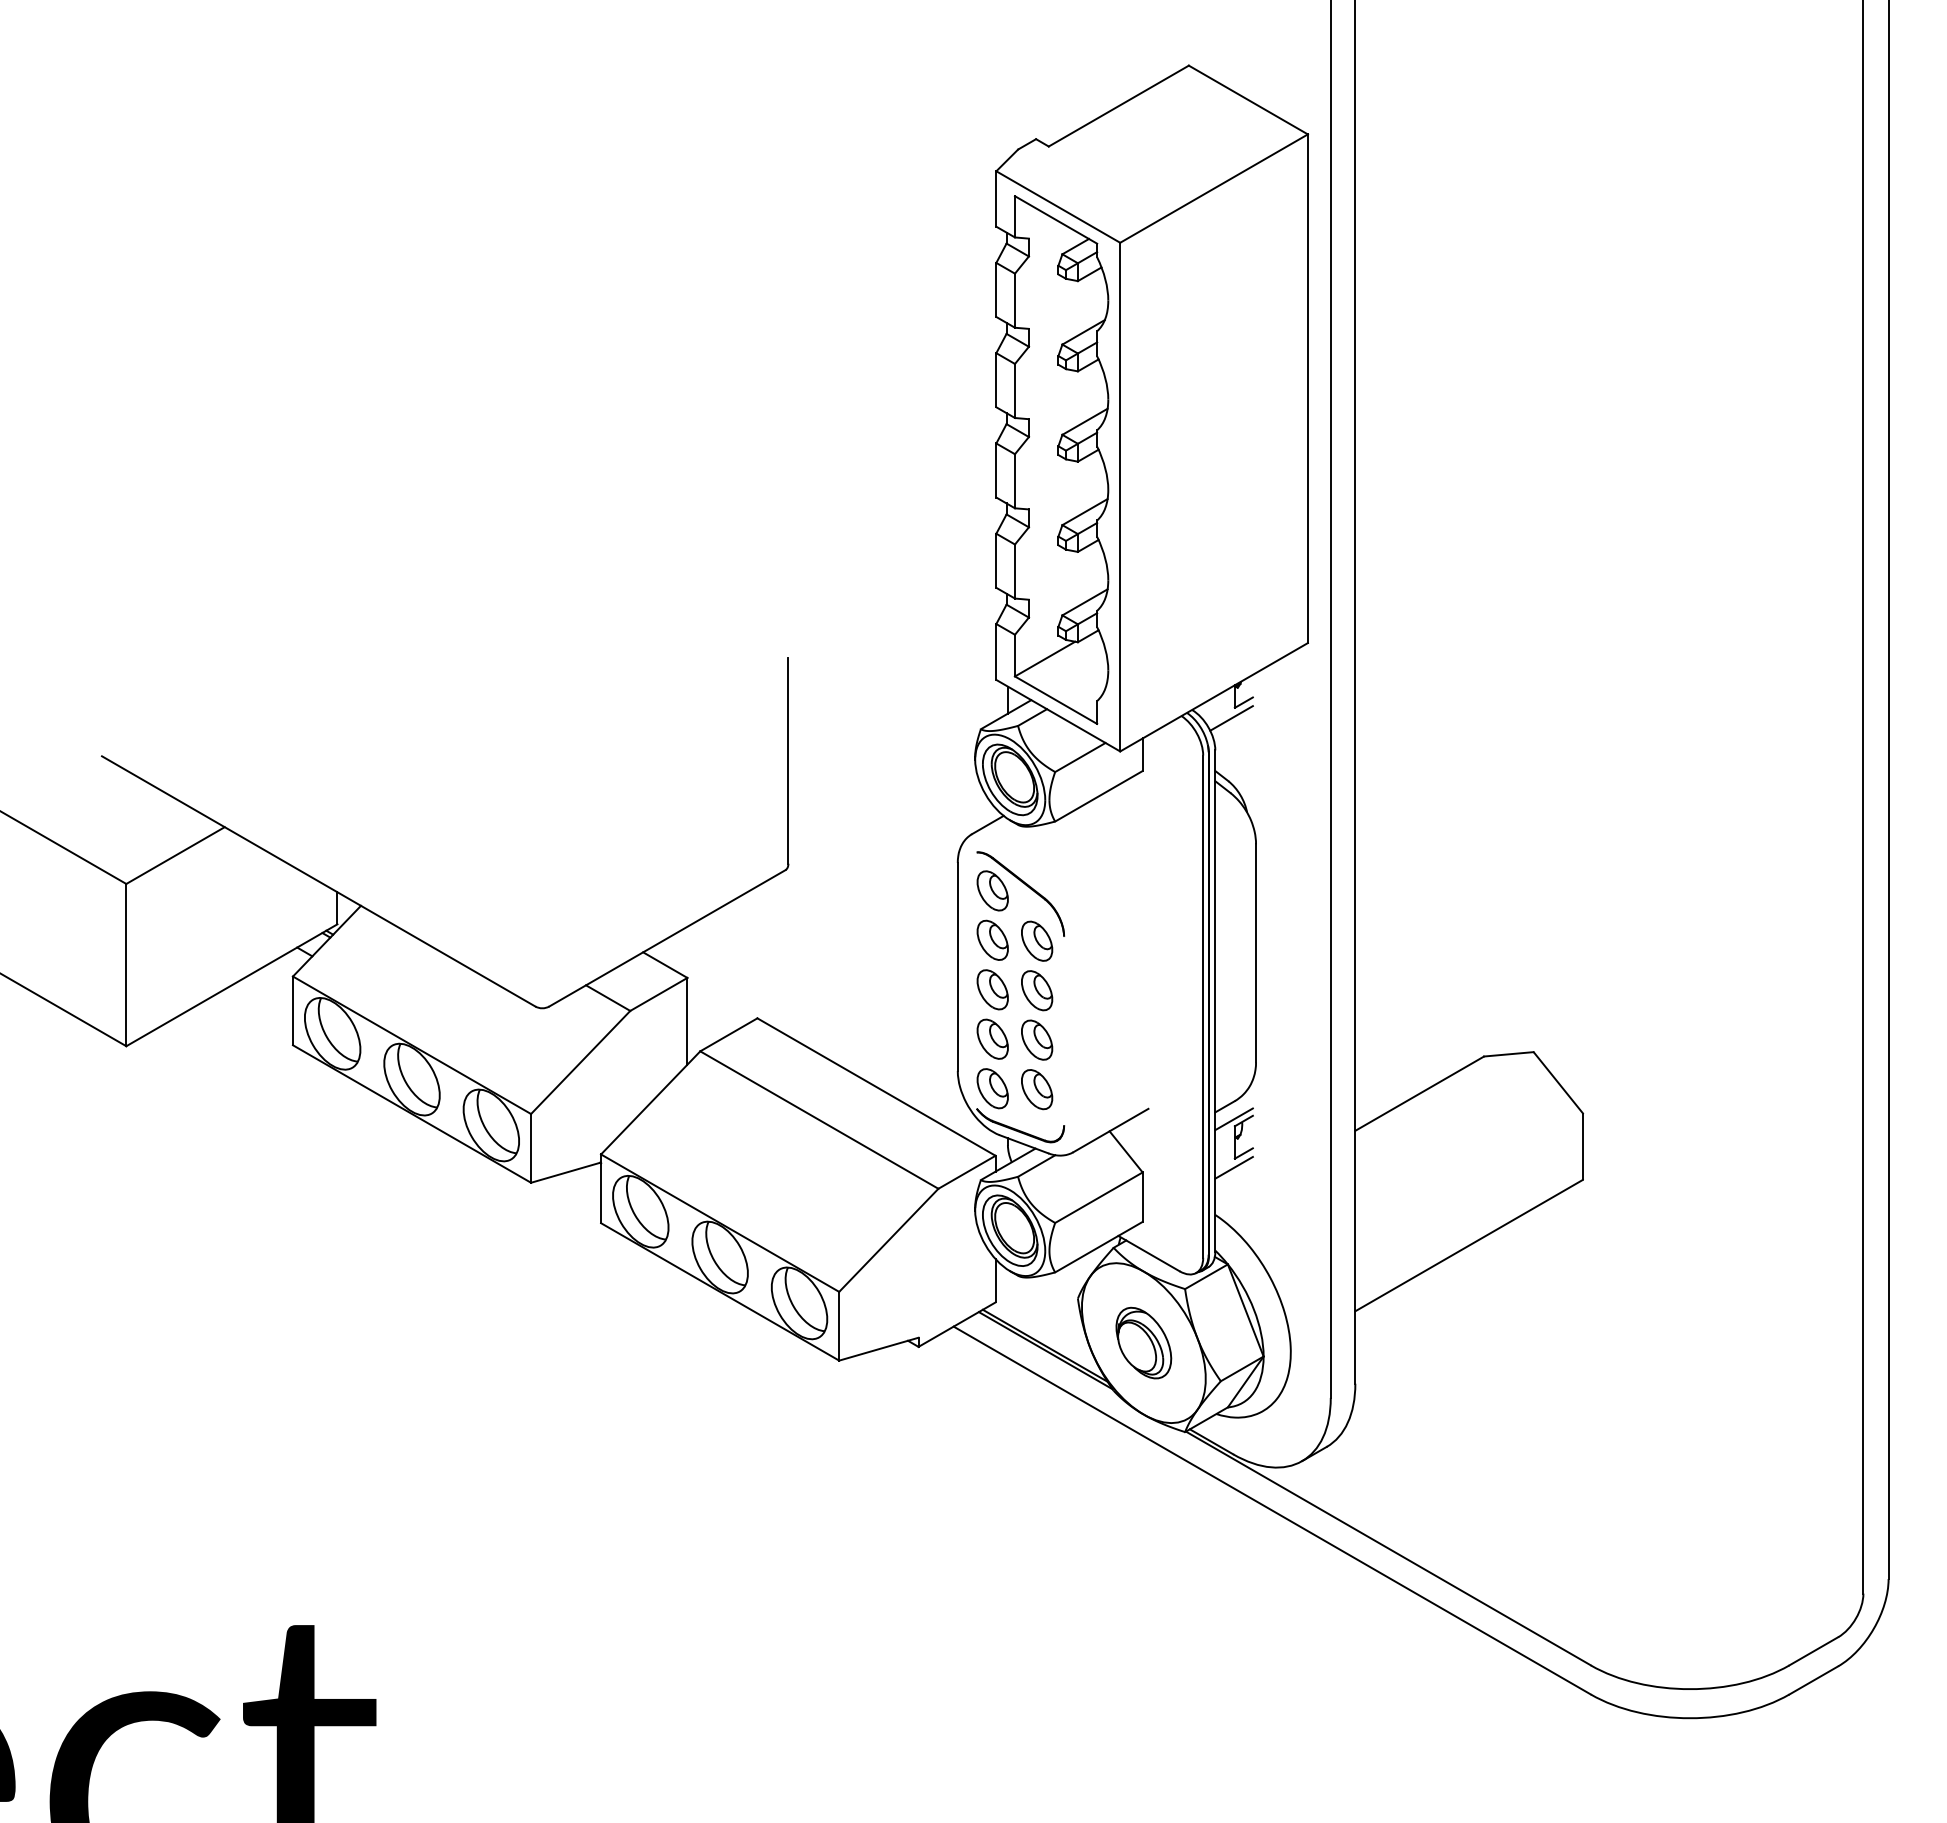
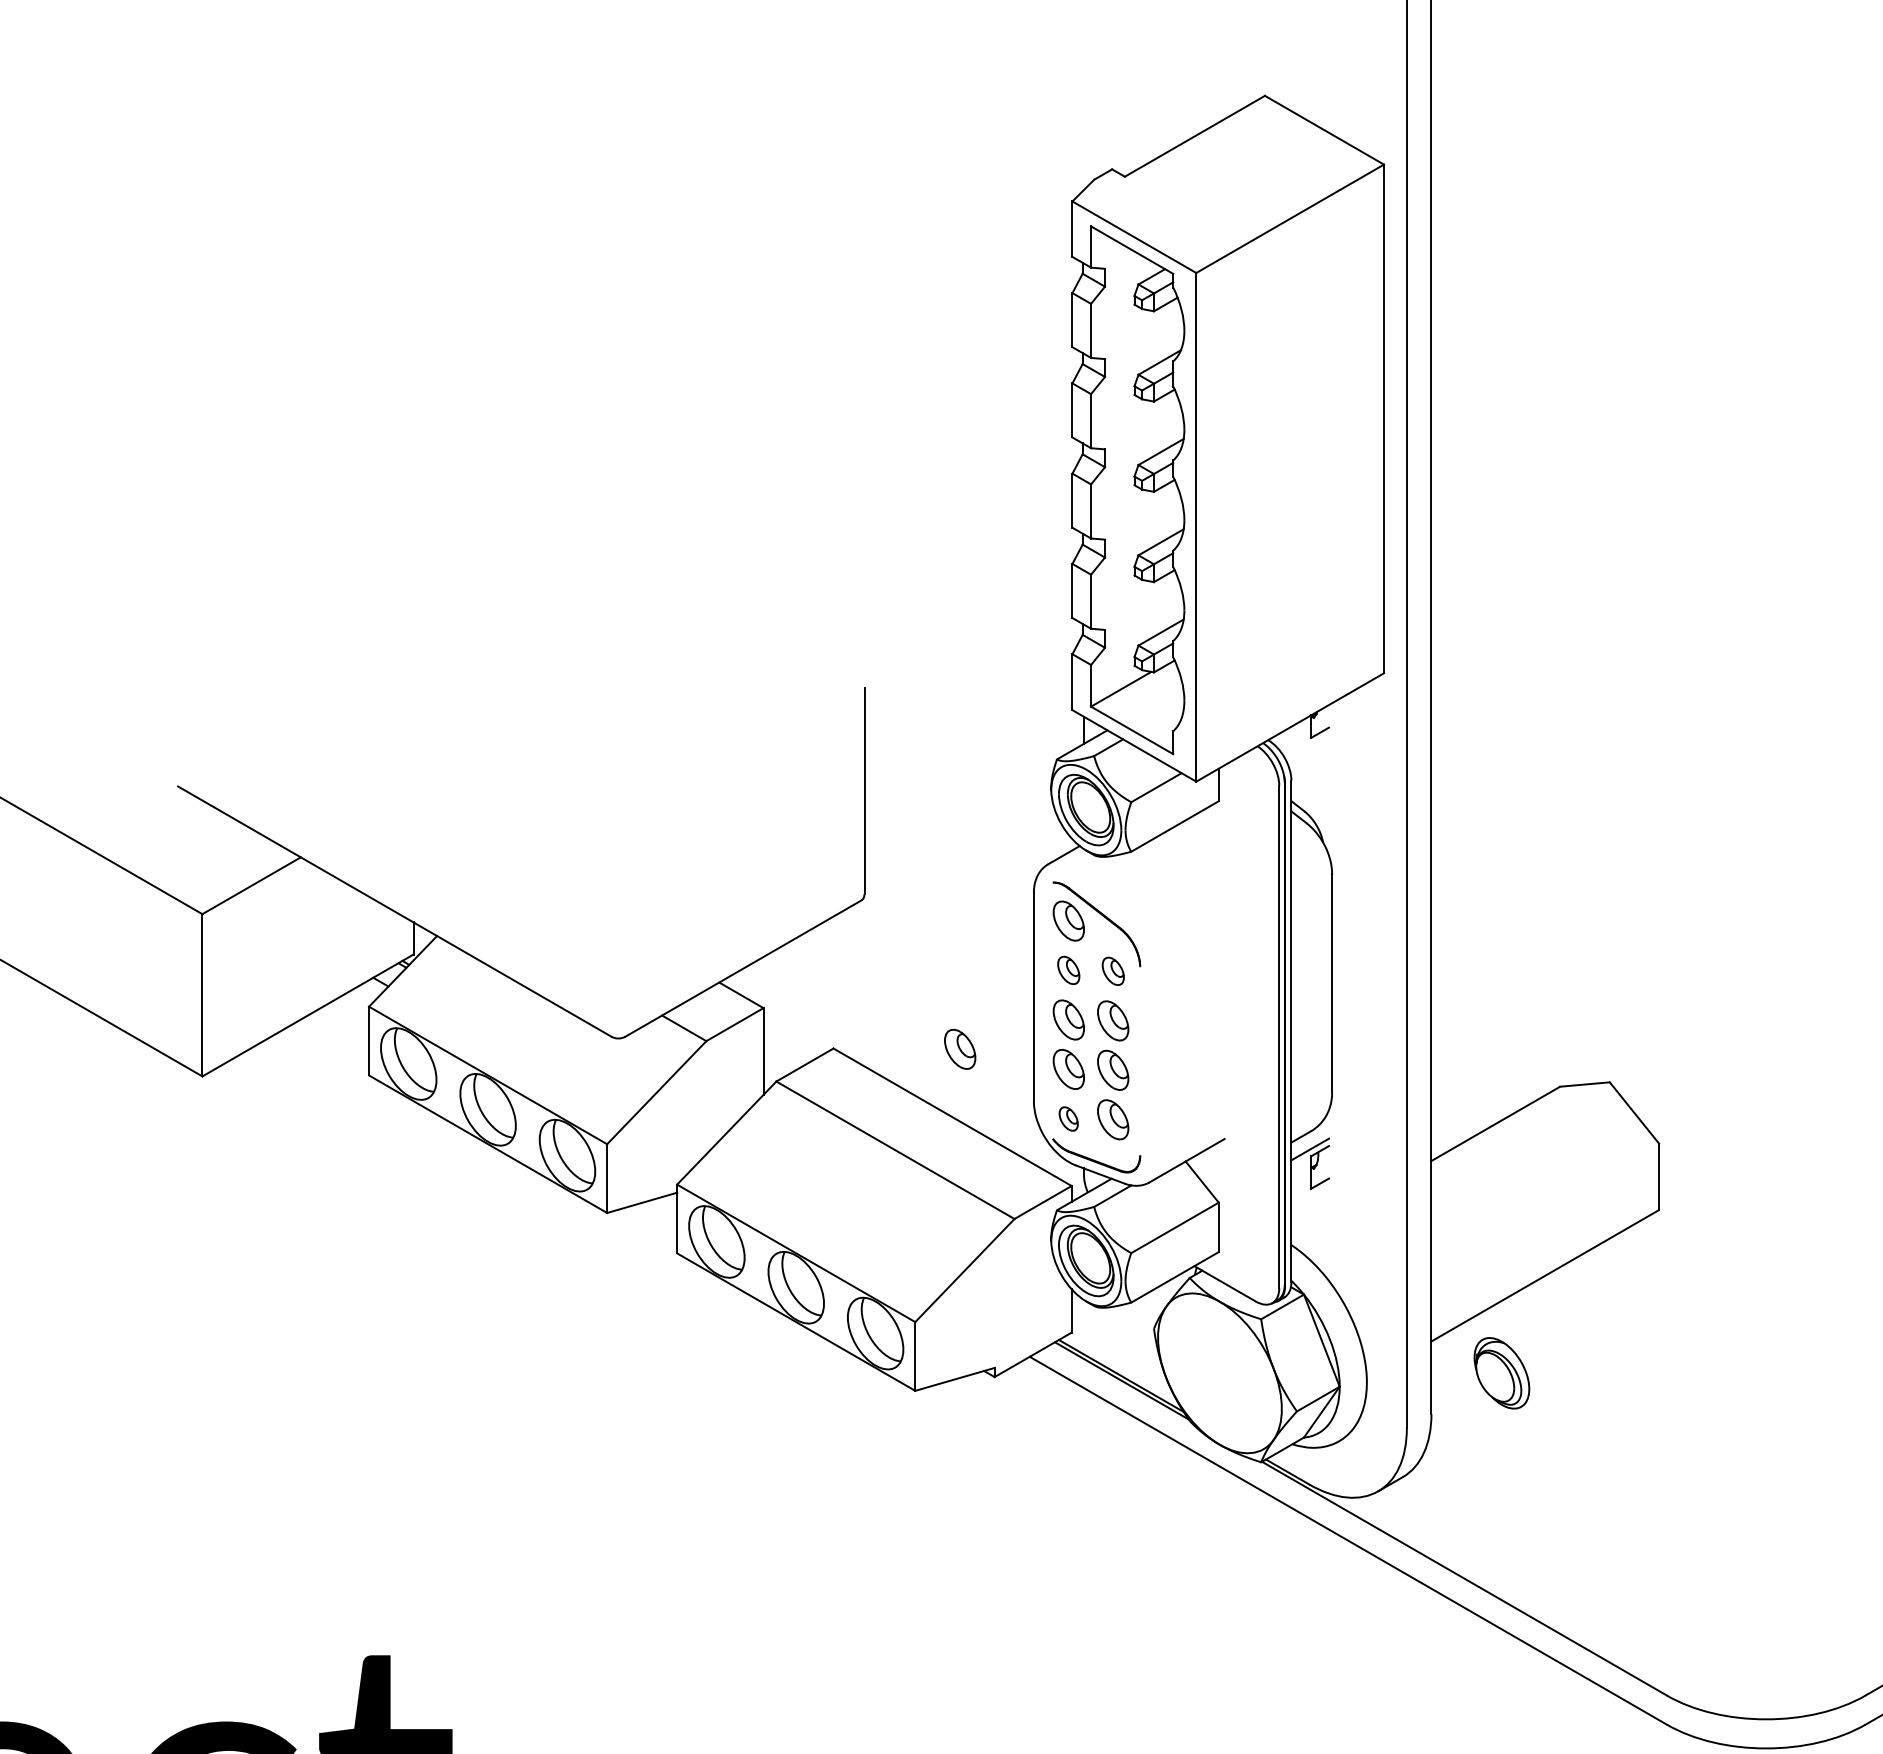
line: (1231, 718) -> (1307, 748), removed
part: (992, 939) -> (1068, 969), size x0.7
part: (1037, 940) -> (1113, 970), size x0.7
part: (884, 1018) -> (960, 1048), added
part: (992, 1088) -> (1068, 1118), size x0.6
line: (1233, 1167) -> (1309, 1197), removed
part: (1143, 1342) -> (1501, 1372), moved

